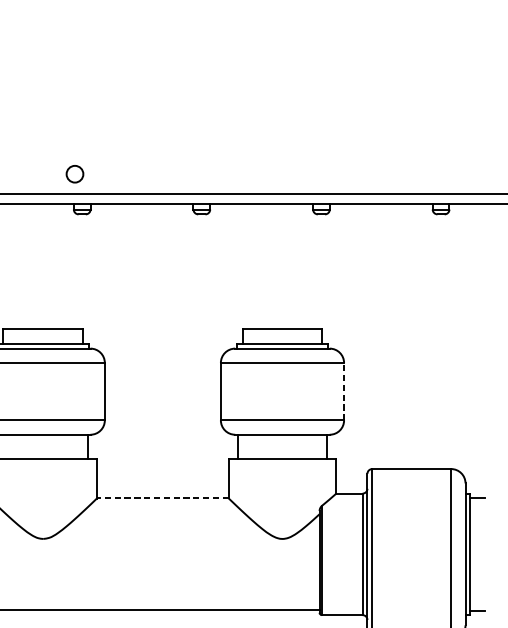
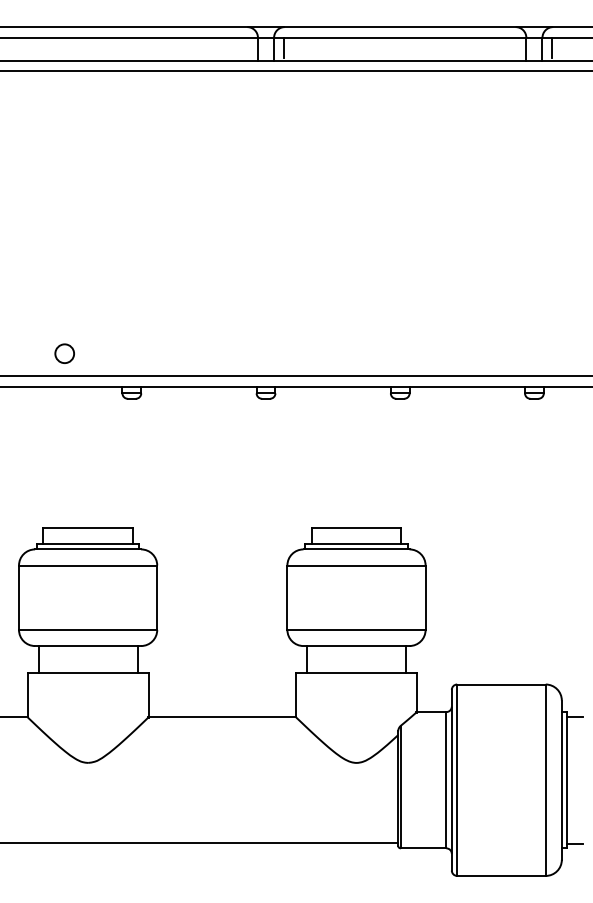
circle: (74, 173) -> (64, 353), moved
line: (343, 391) -> (425, 597), dashed -> solid
line: (162, 498) -> (221, 717), dashed -> solid

